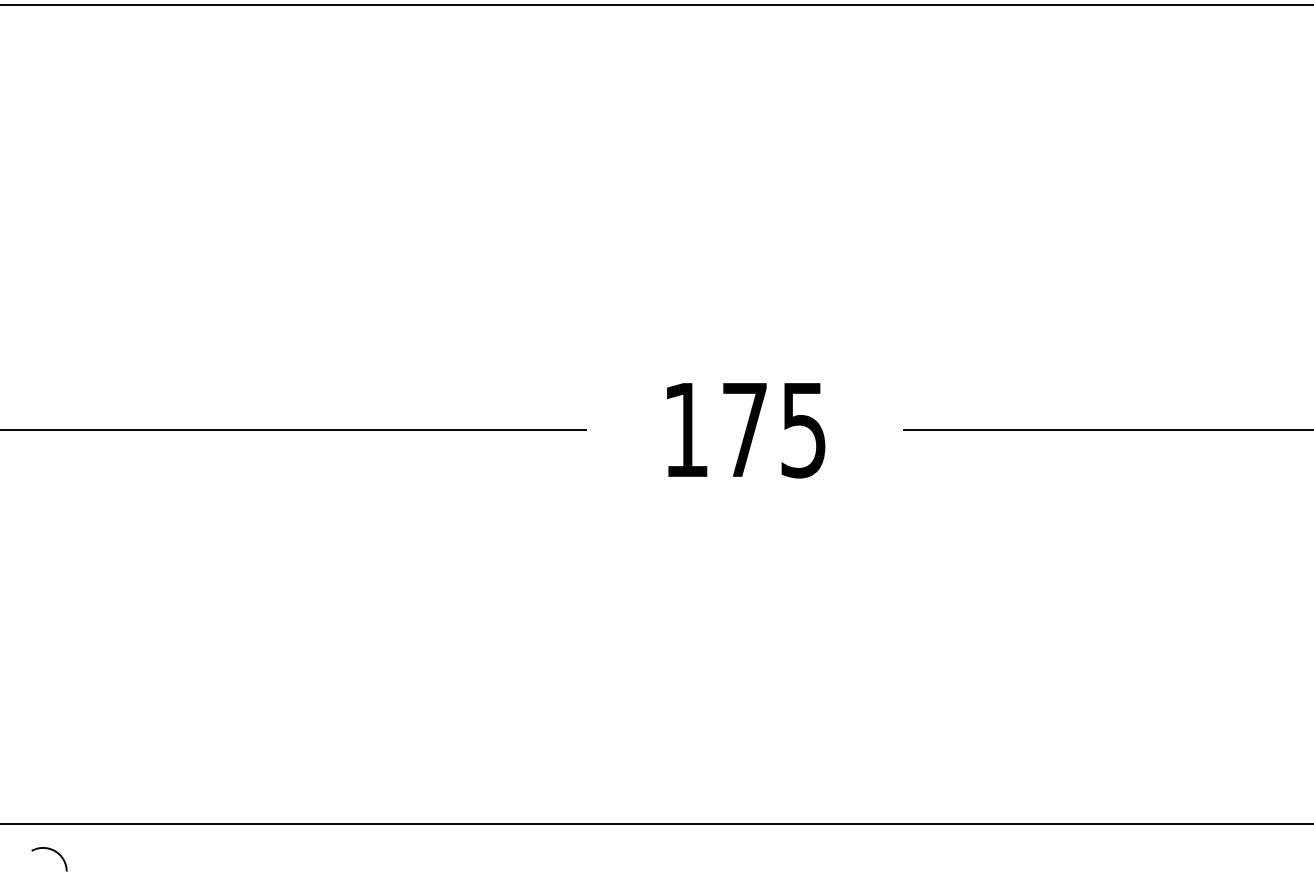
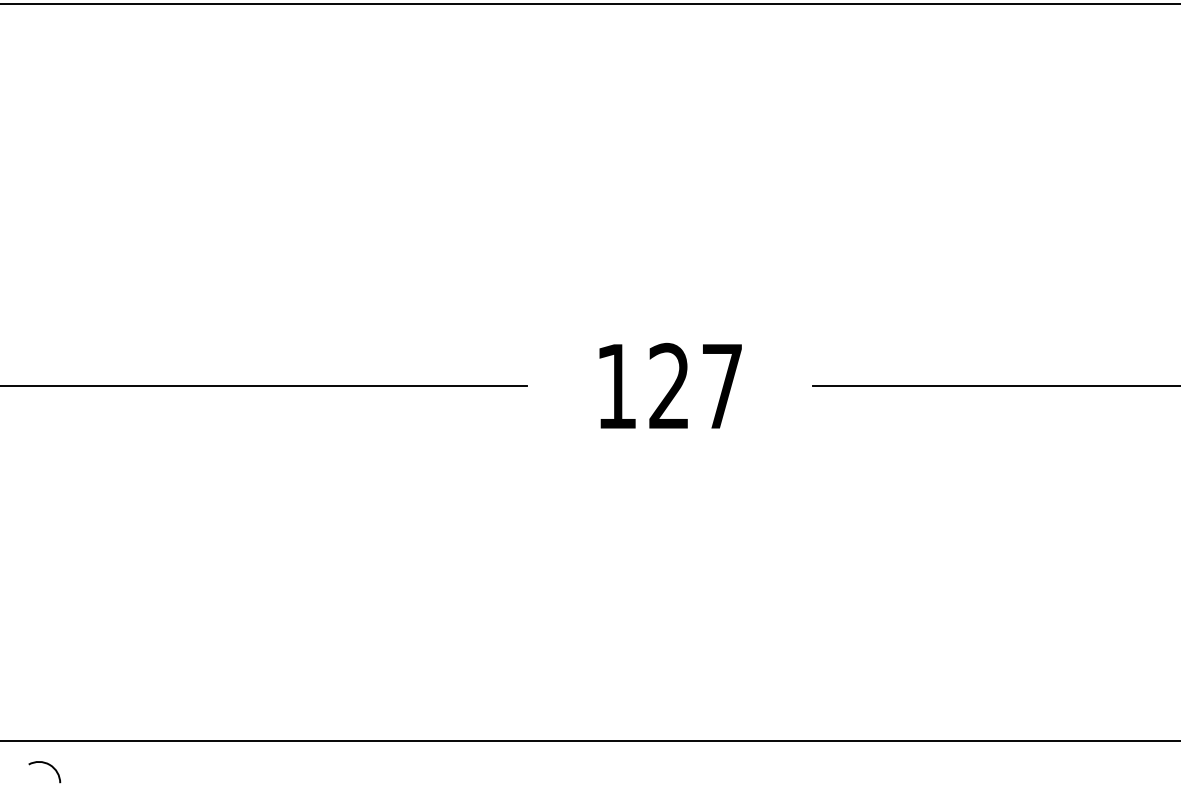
text: (773, 429) -> (695, 386), 175 -> 127

